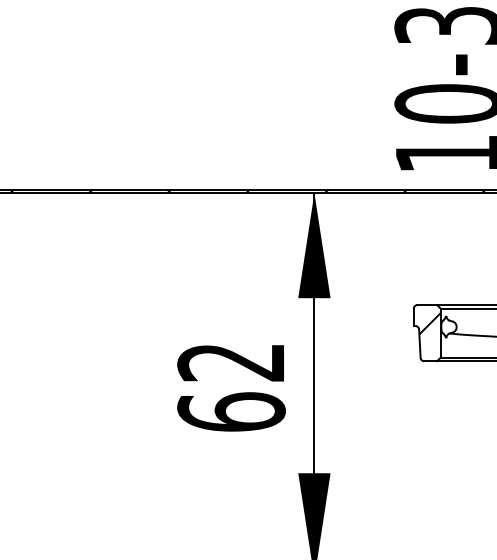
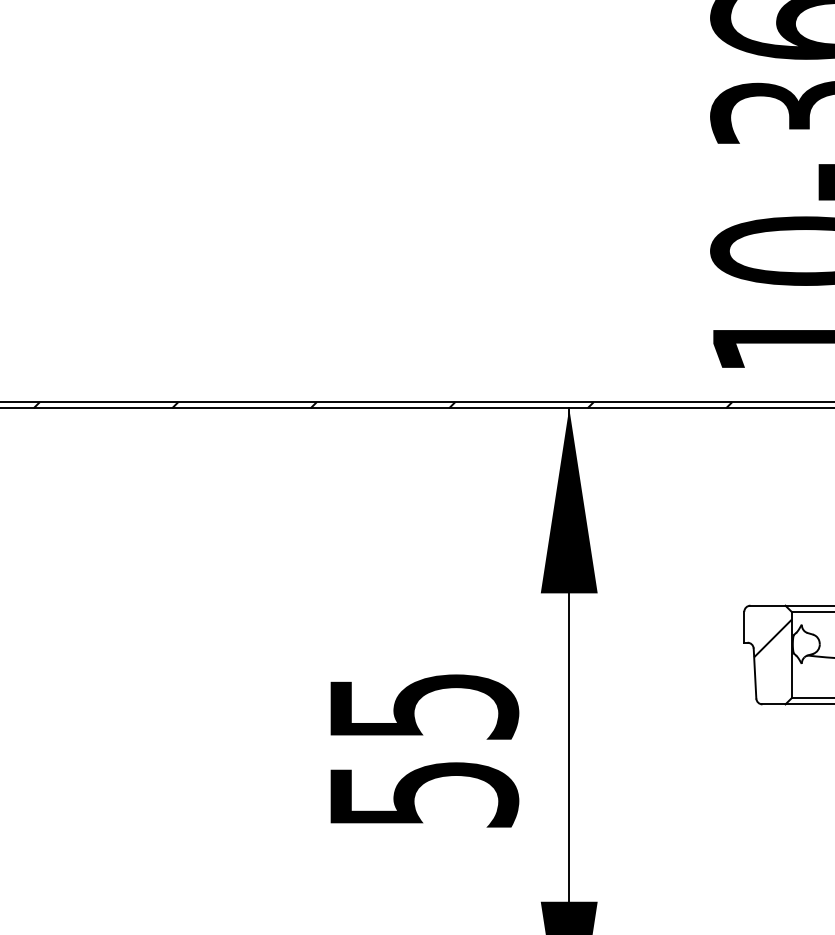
text: (231, 387) -> (423, 750), 62 -> 55

